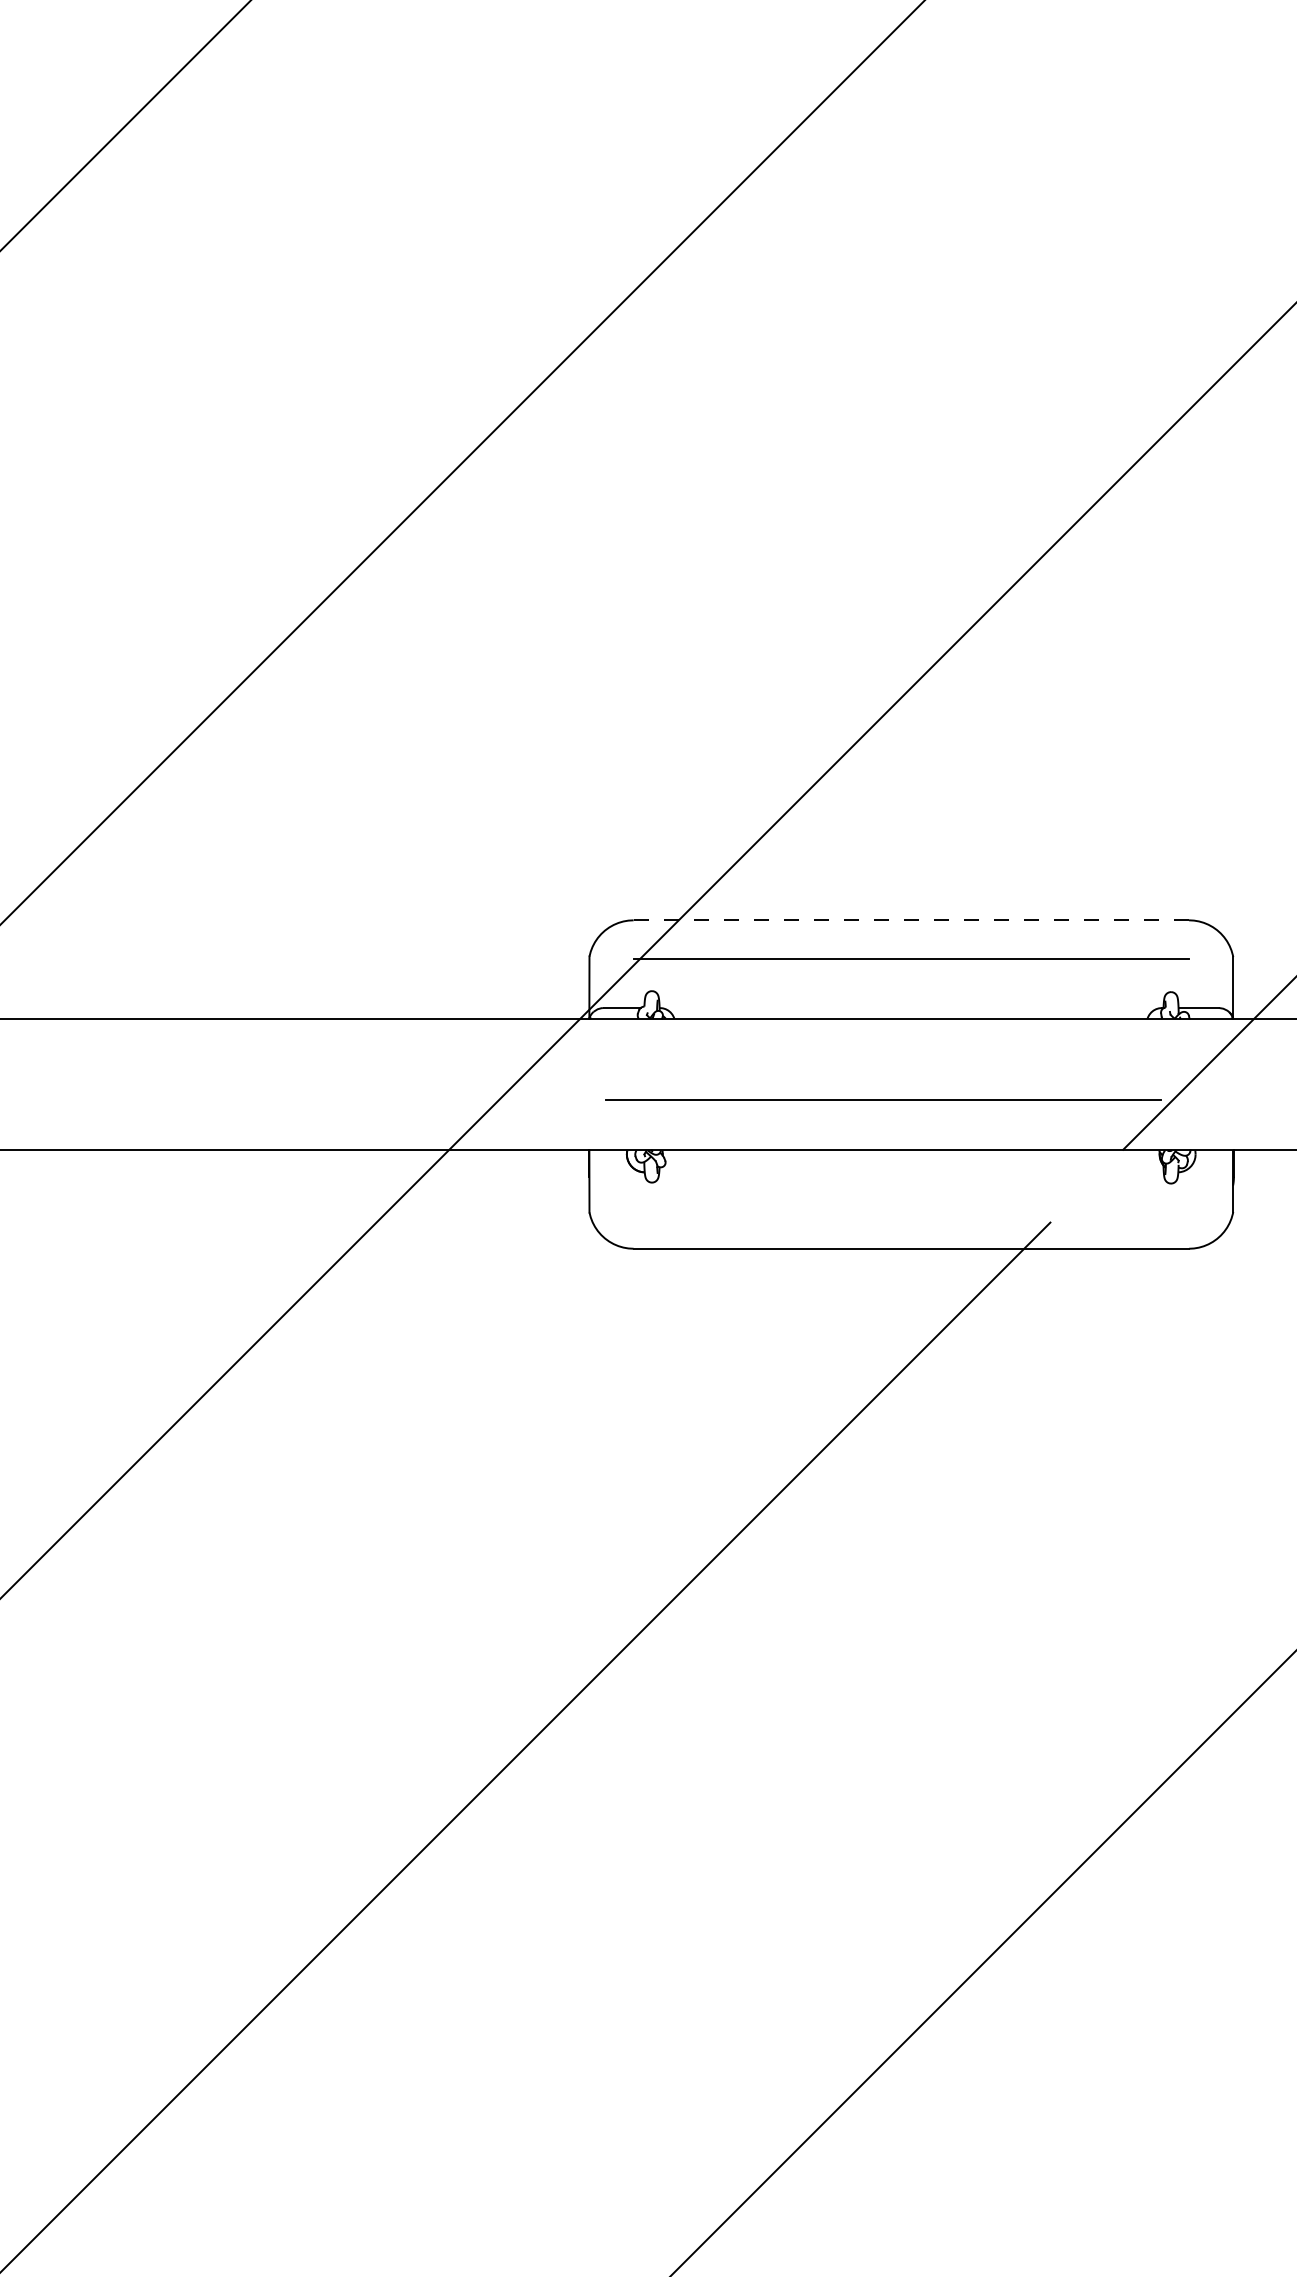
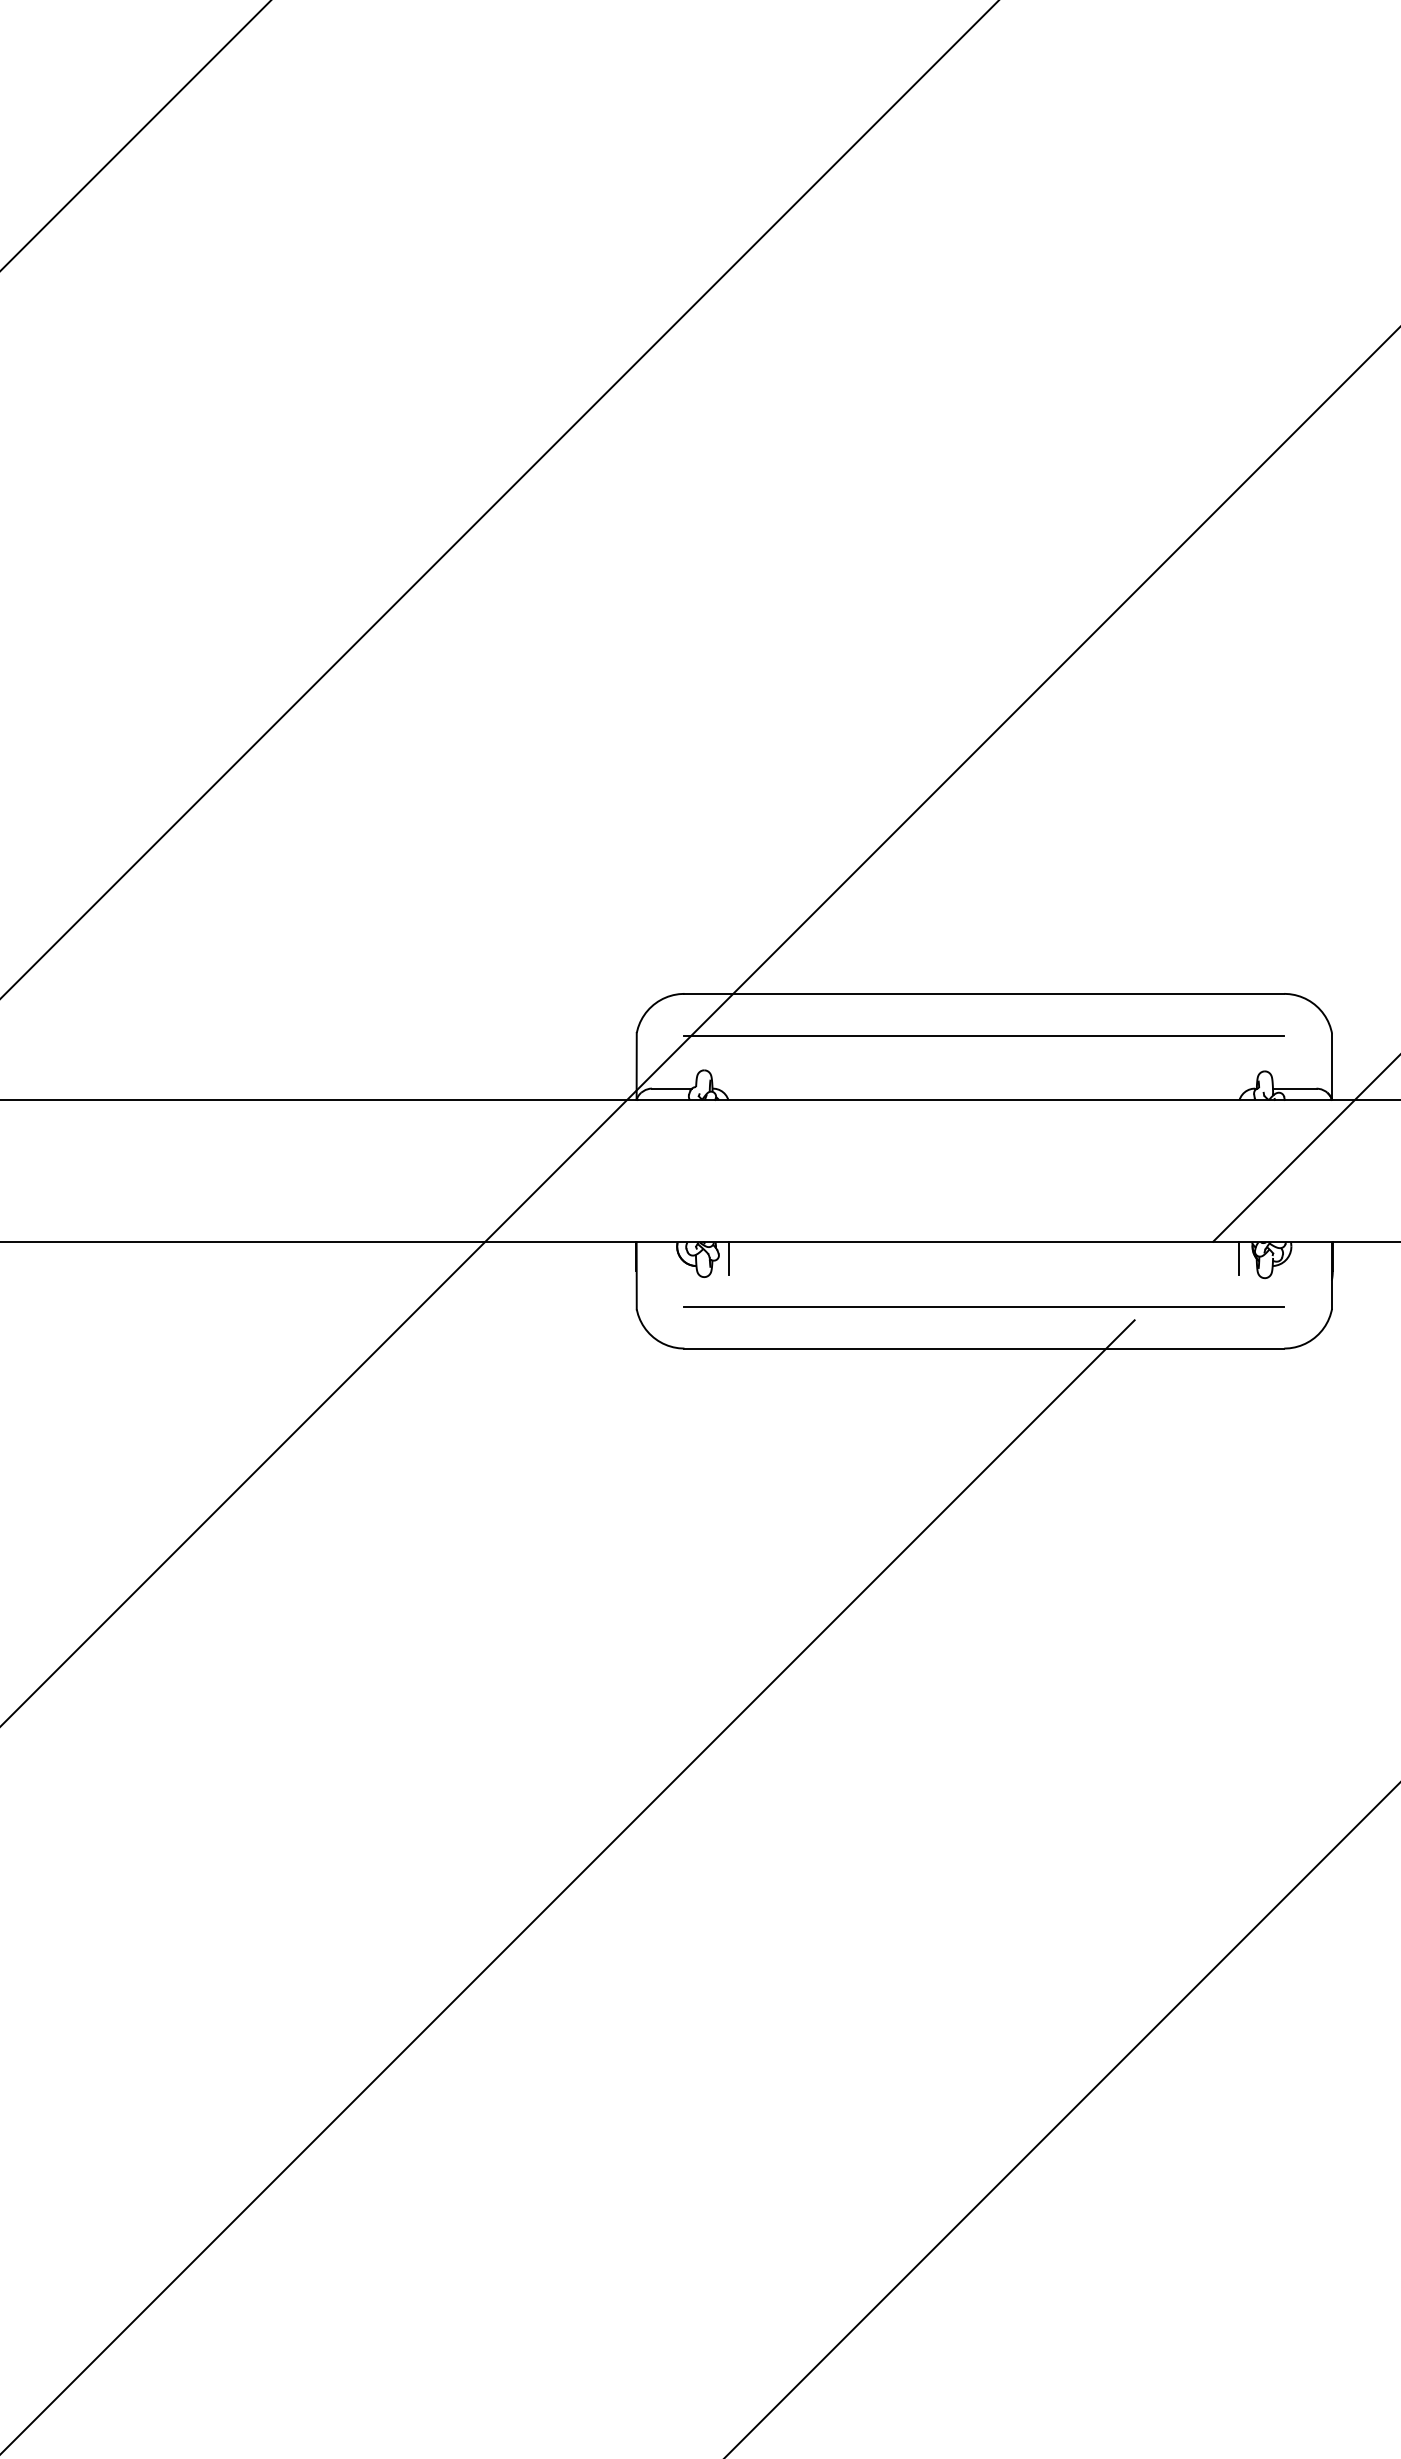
line: (911, 919) -> (984, 993), dashed -> solid
line: (882, 1099) -> (983, 1306), moved
line: (675, 1165) -> (729, 1258), added
line: (1146, 1165) -> (1238, 1258), added

